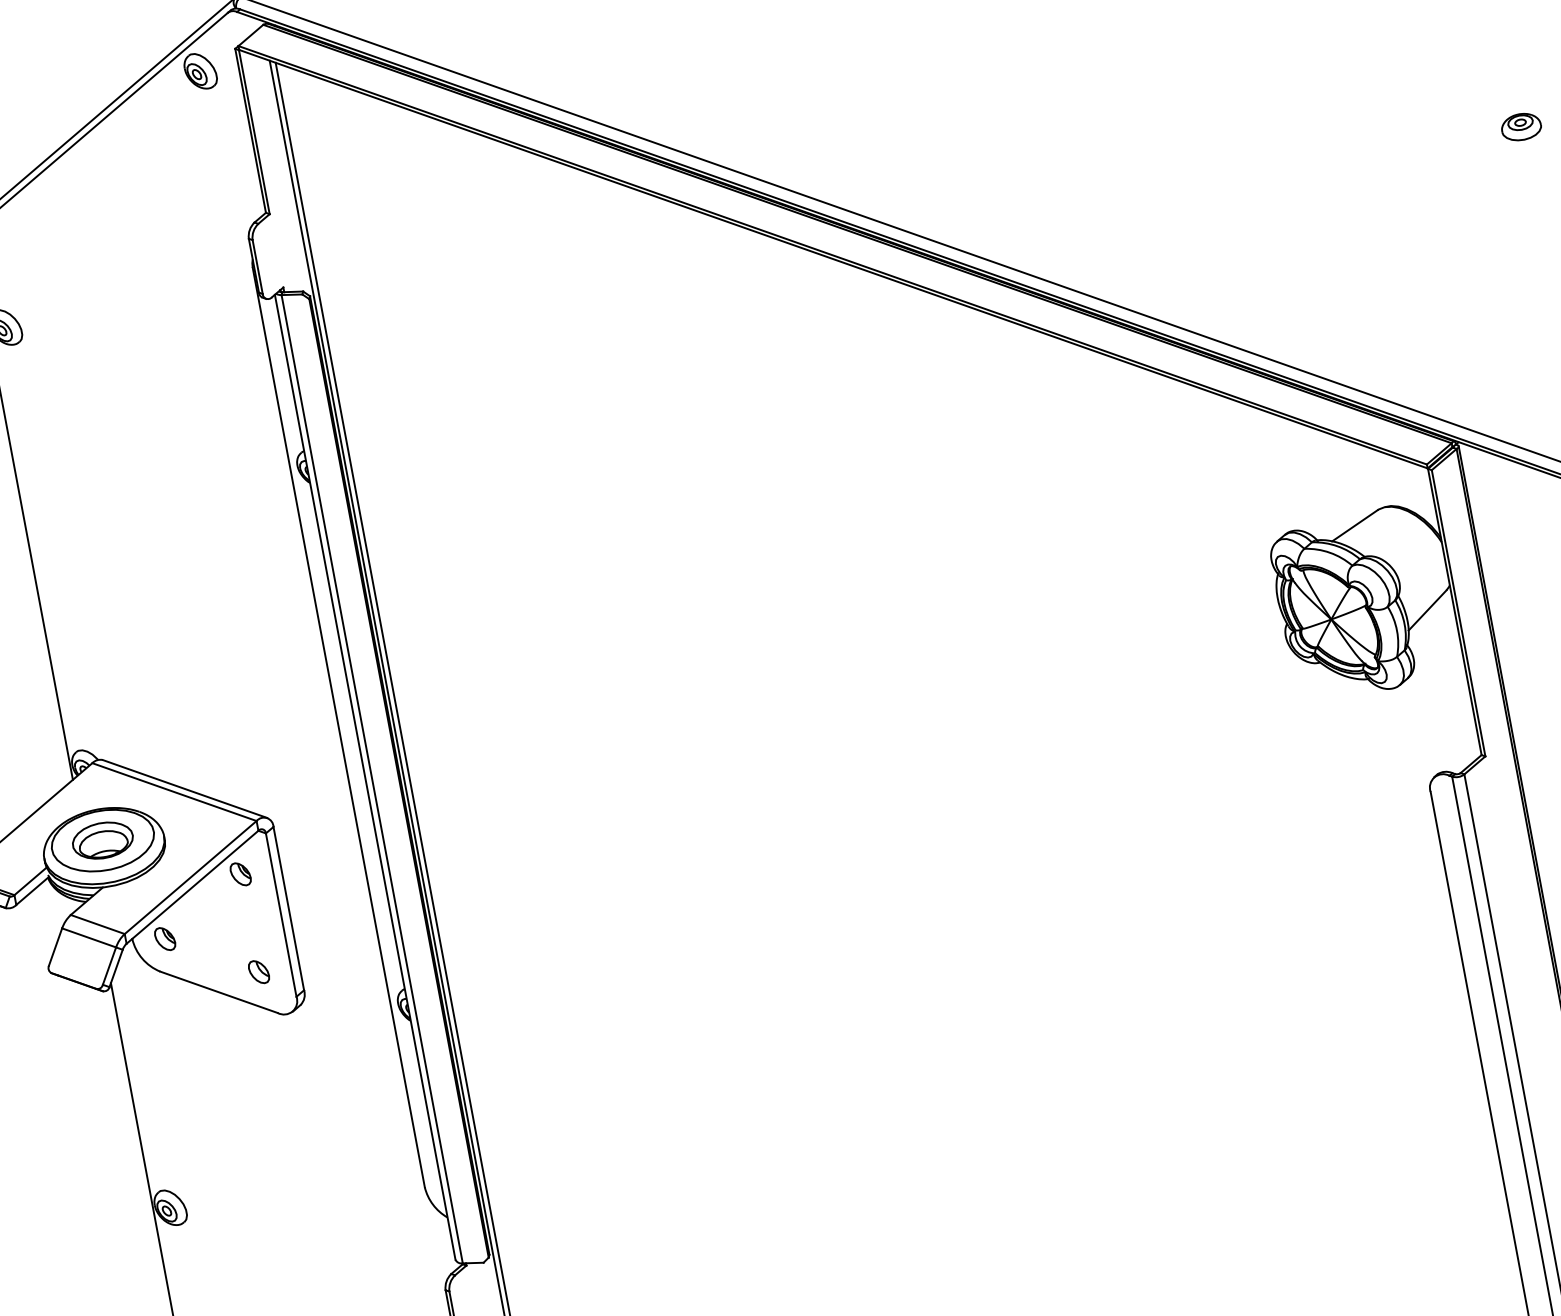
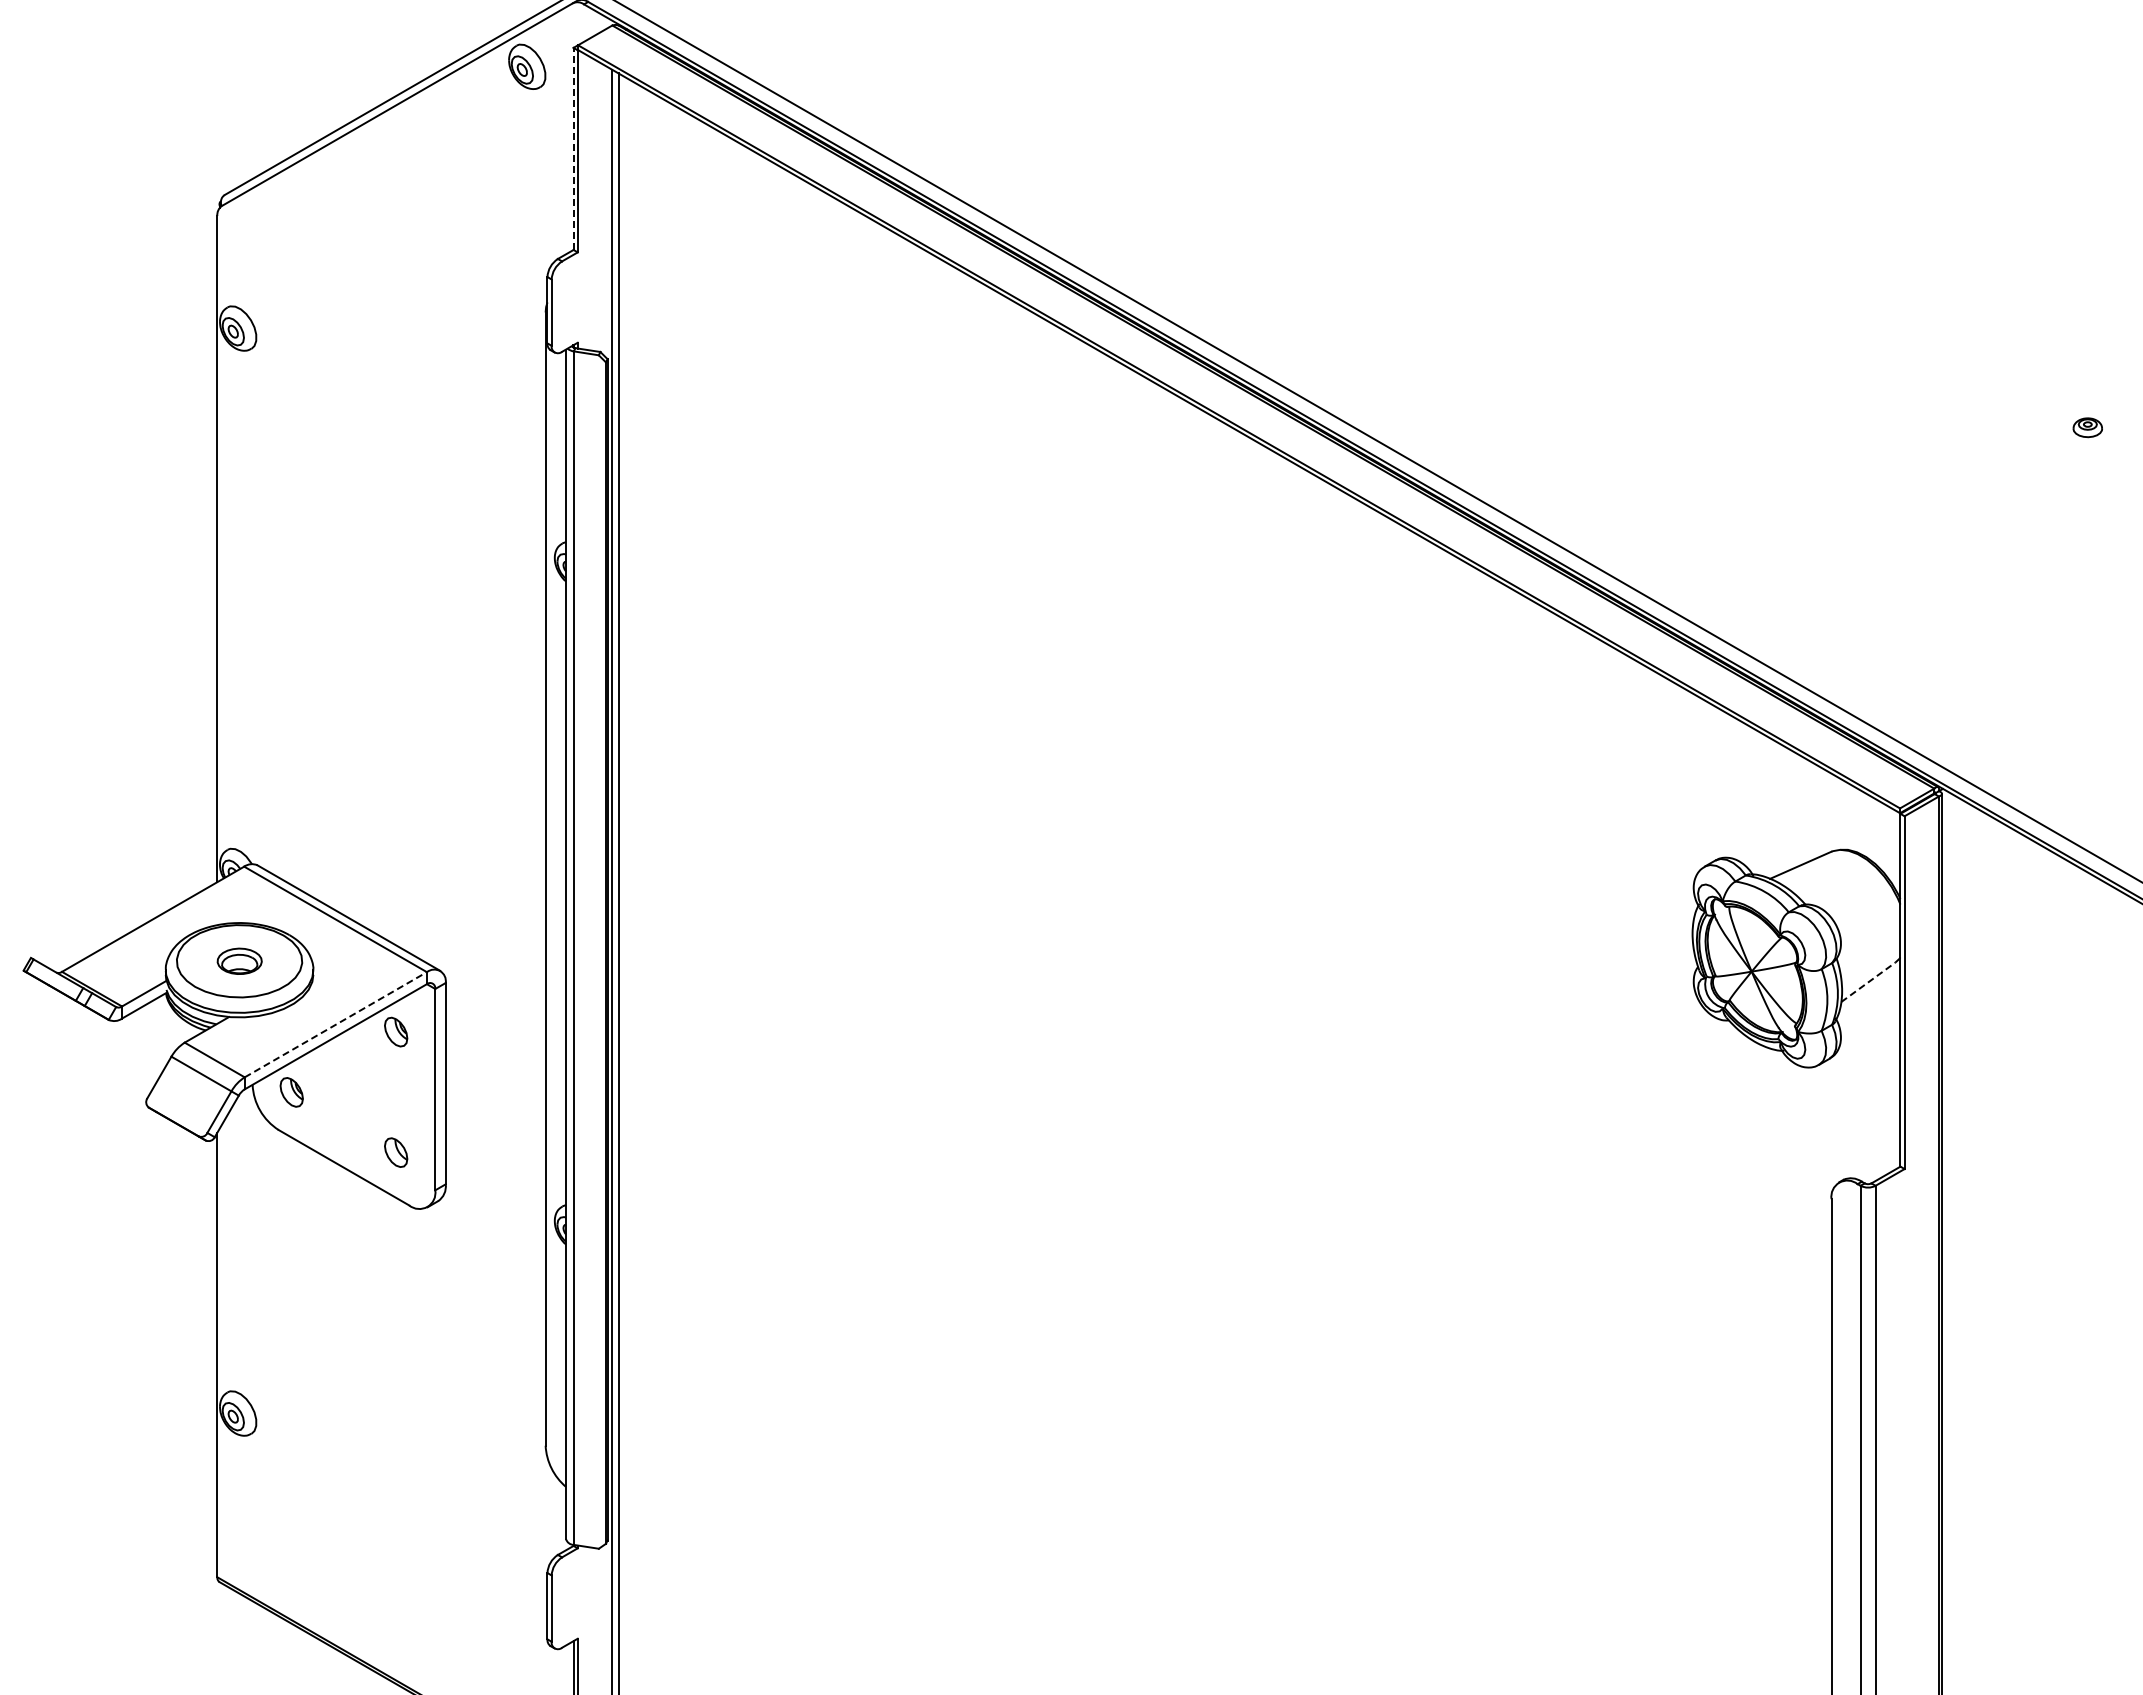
part: (1521, 127) -> (2087, 427), size x0.6
line: (250, 130) -> (573, 148), solid -> dashed
line: (1427, 610) -> (1868, 982), solid -> dashed
part: (102, 840) -> (239, 961), size x0.6
line: (191, 877) -> (336, 1024), solid -> dashed

